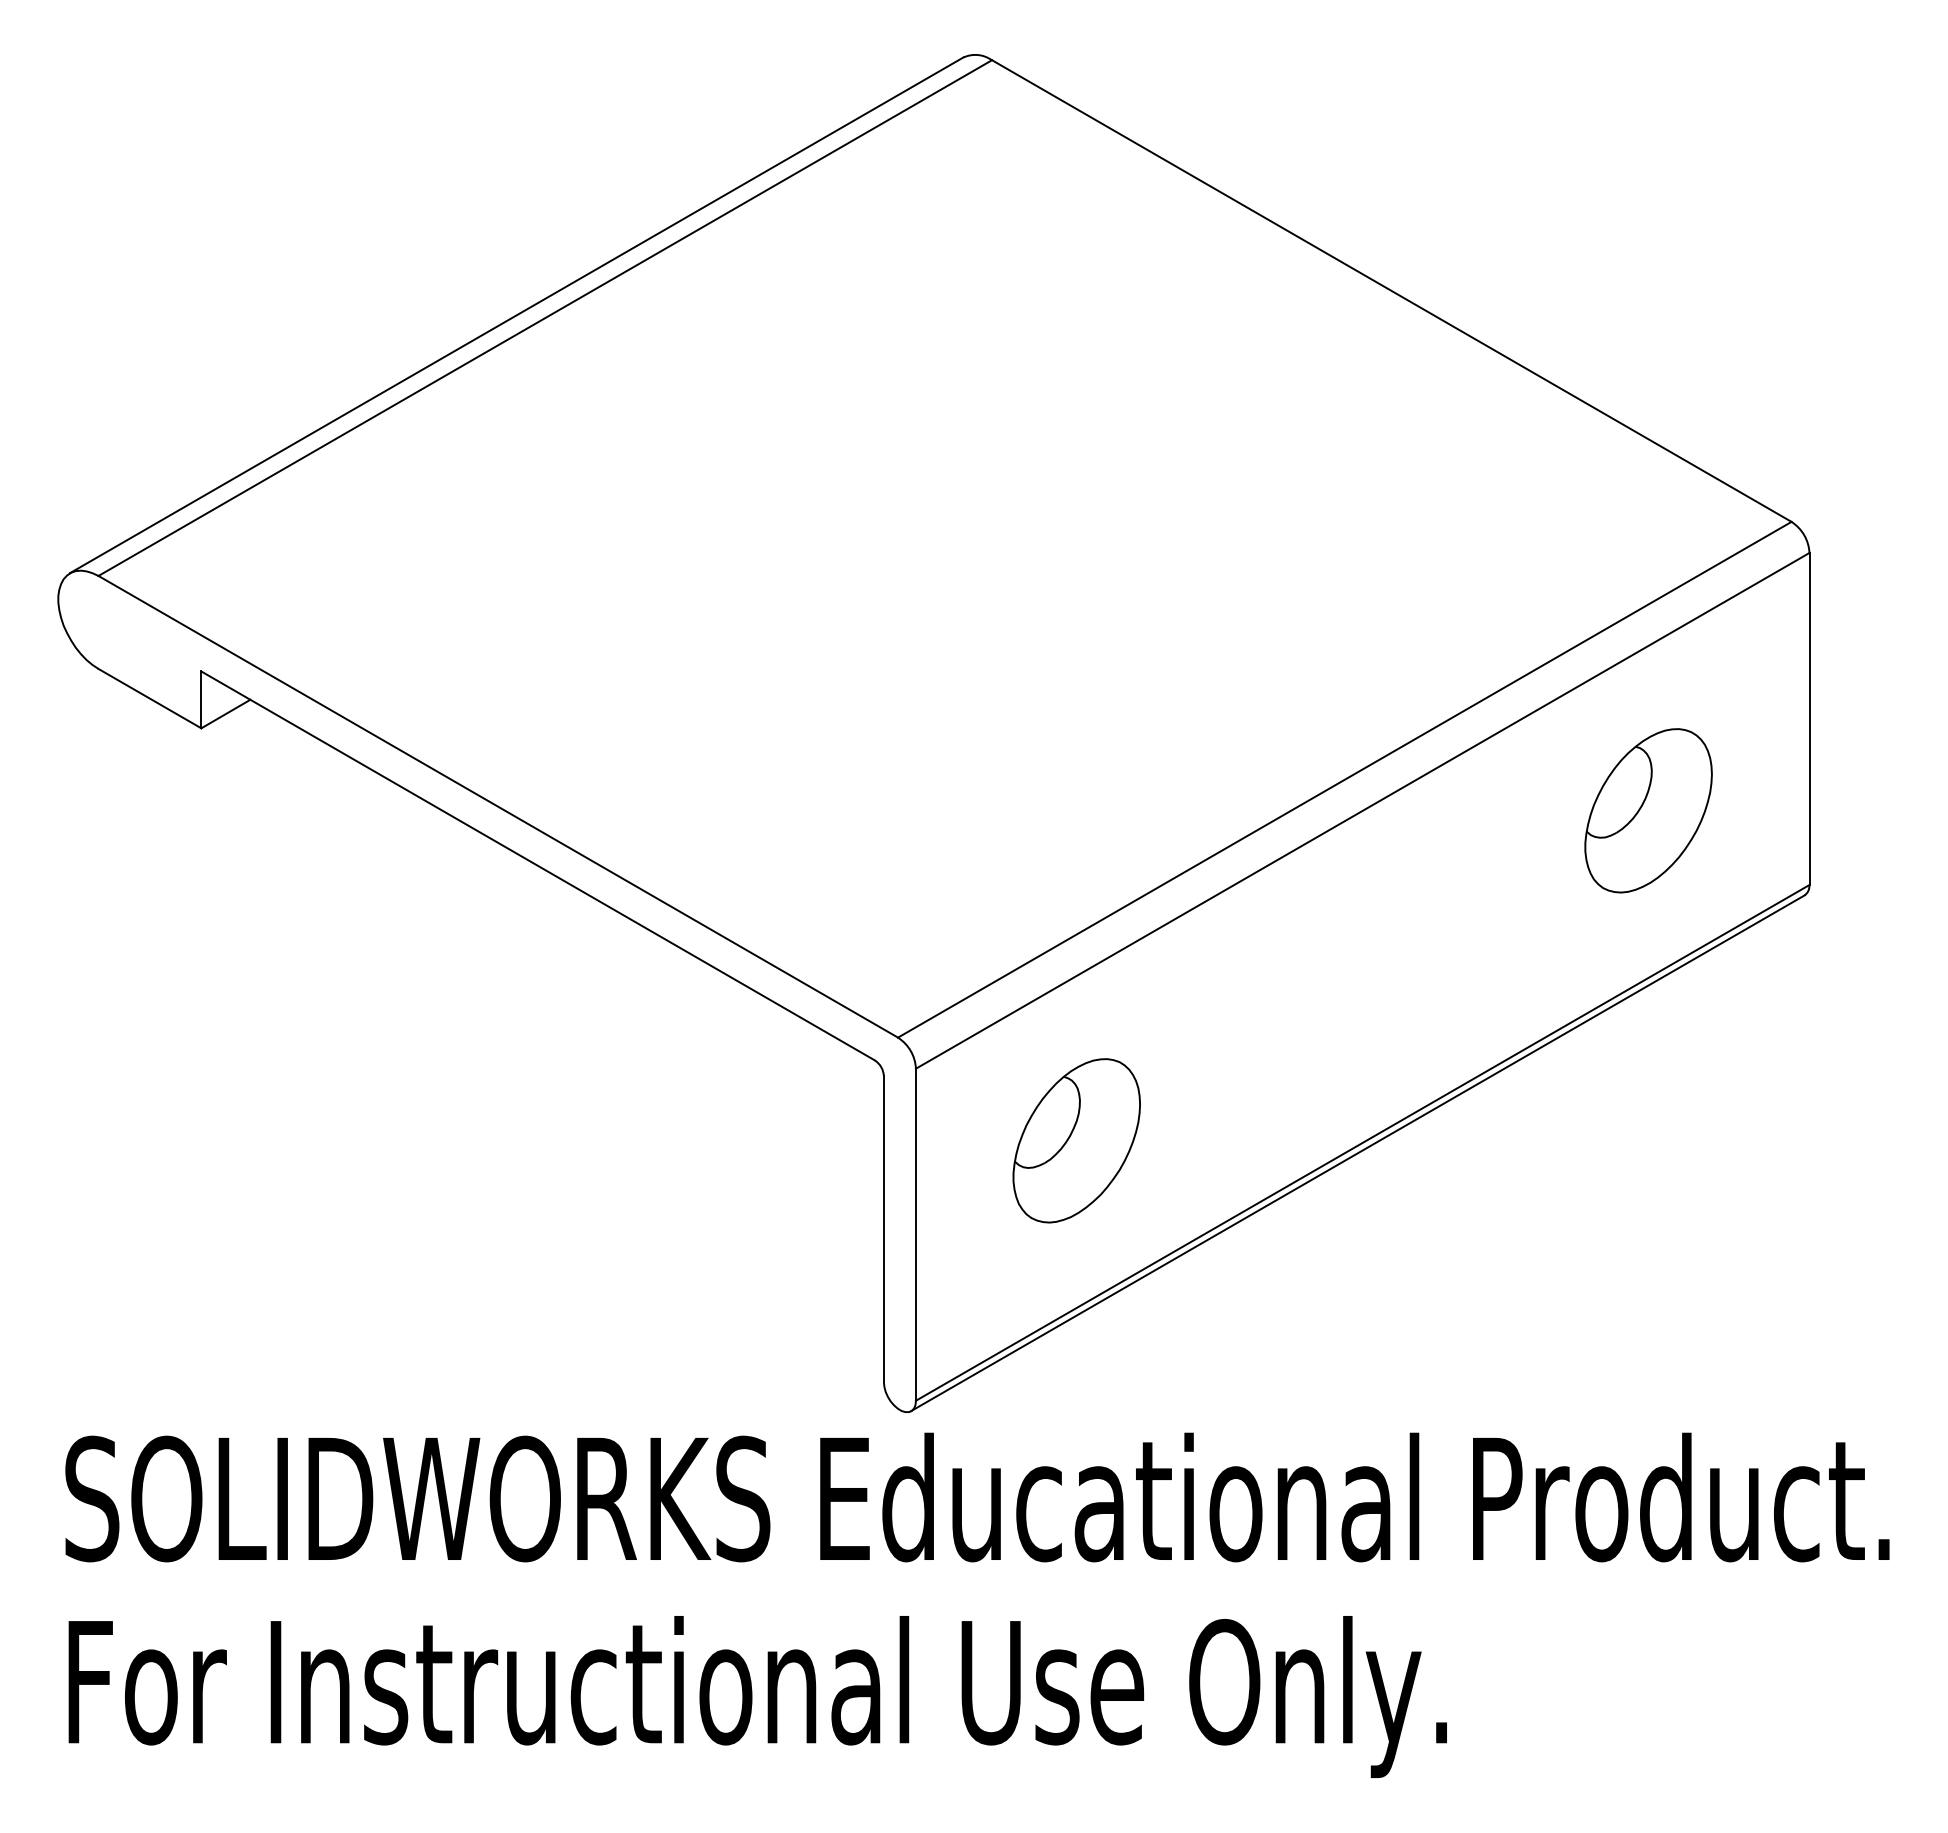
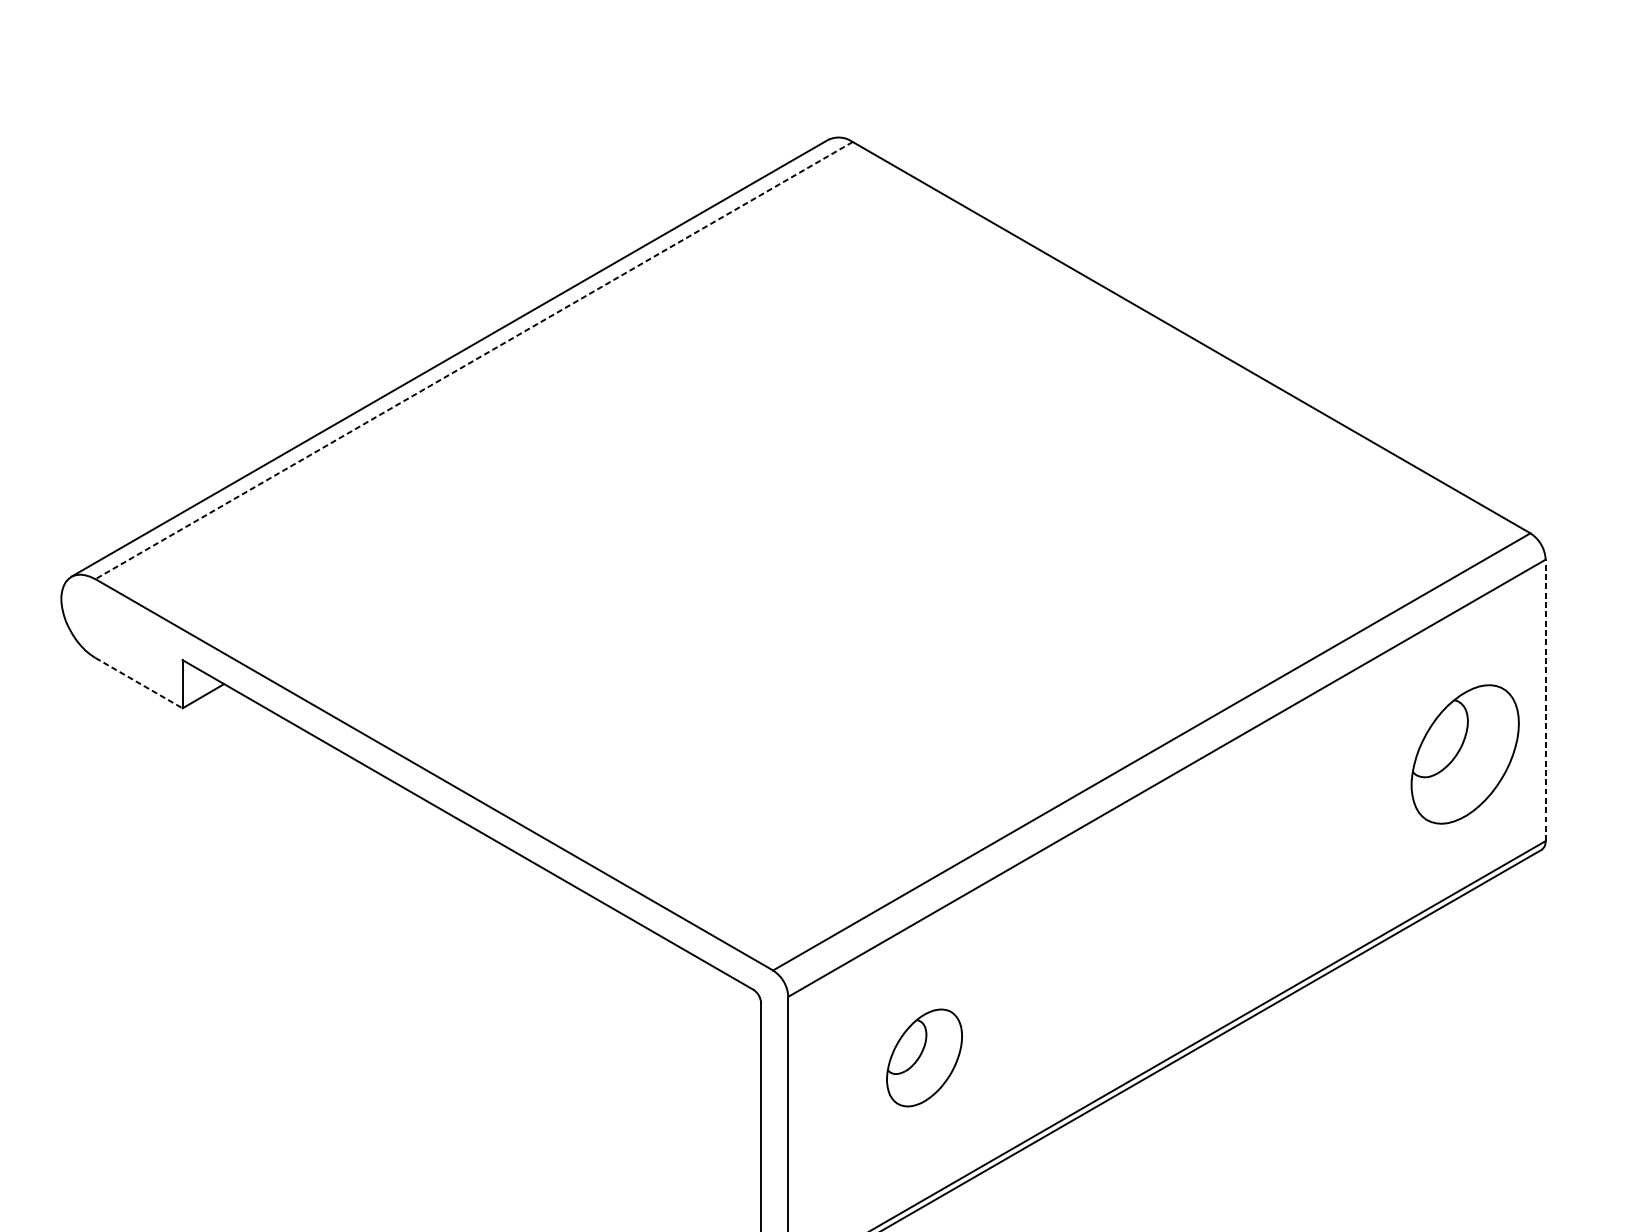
line: (545, 318) -> (474, 360), solid -> dashed
line: (150, 698) -> (139, 683), solid -> dashed
line: (1809, 718) -> (1545, 699), solid -> dashed
part: (1648, 810) -> (1465, 754), moved
part: (1076, 1140) -> (924, 1057), size x0.7

